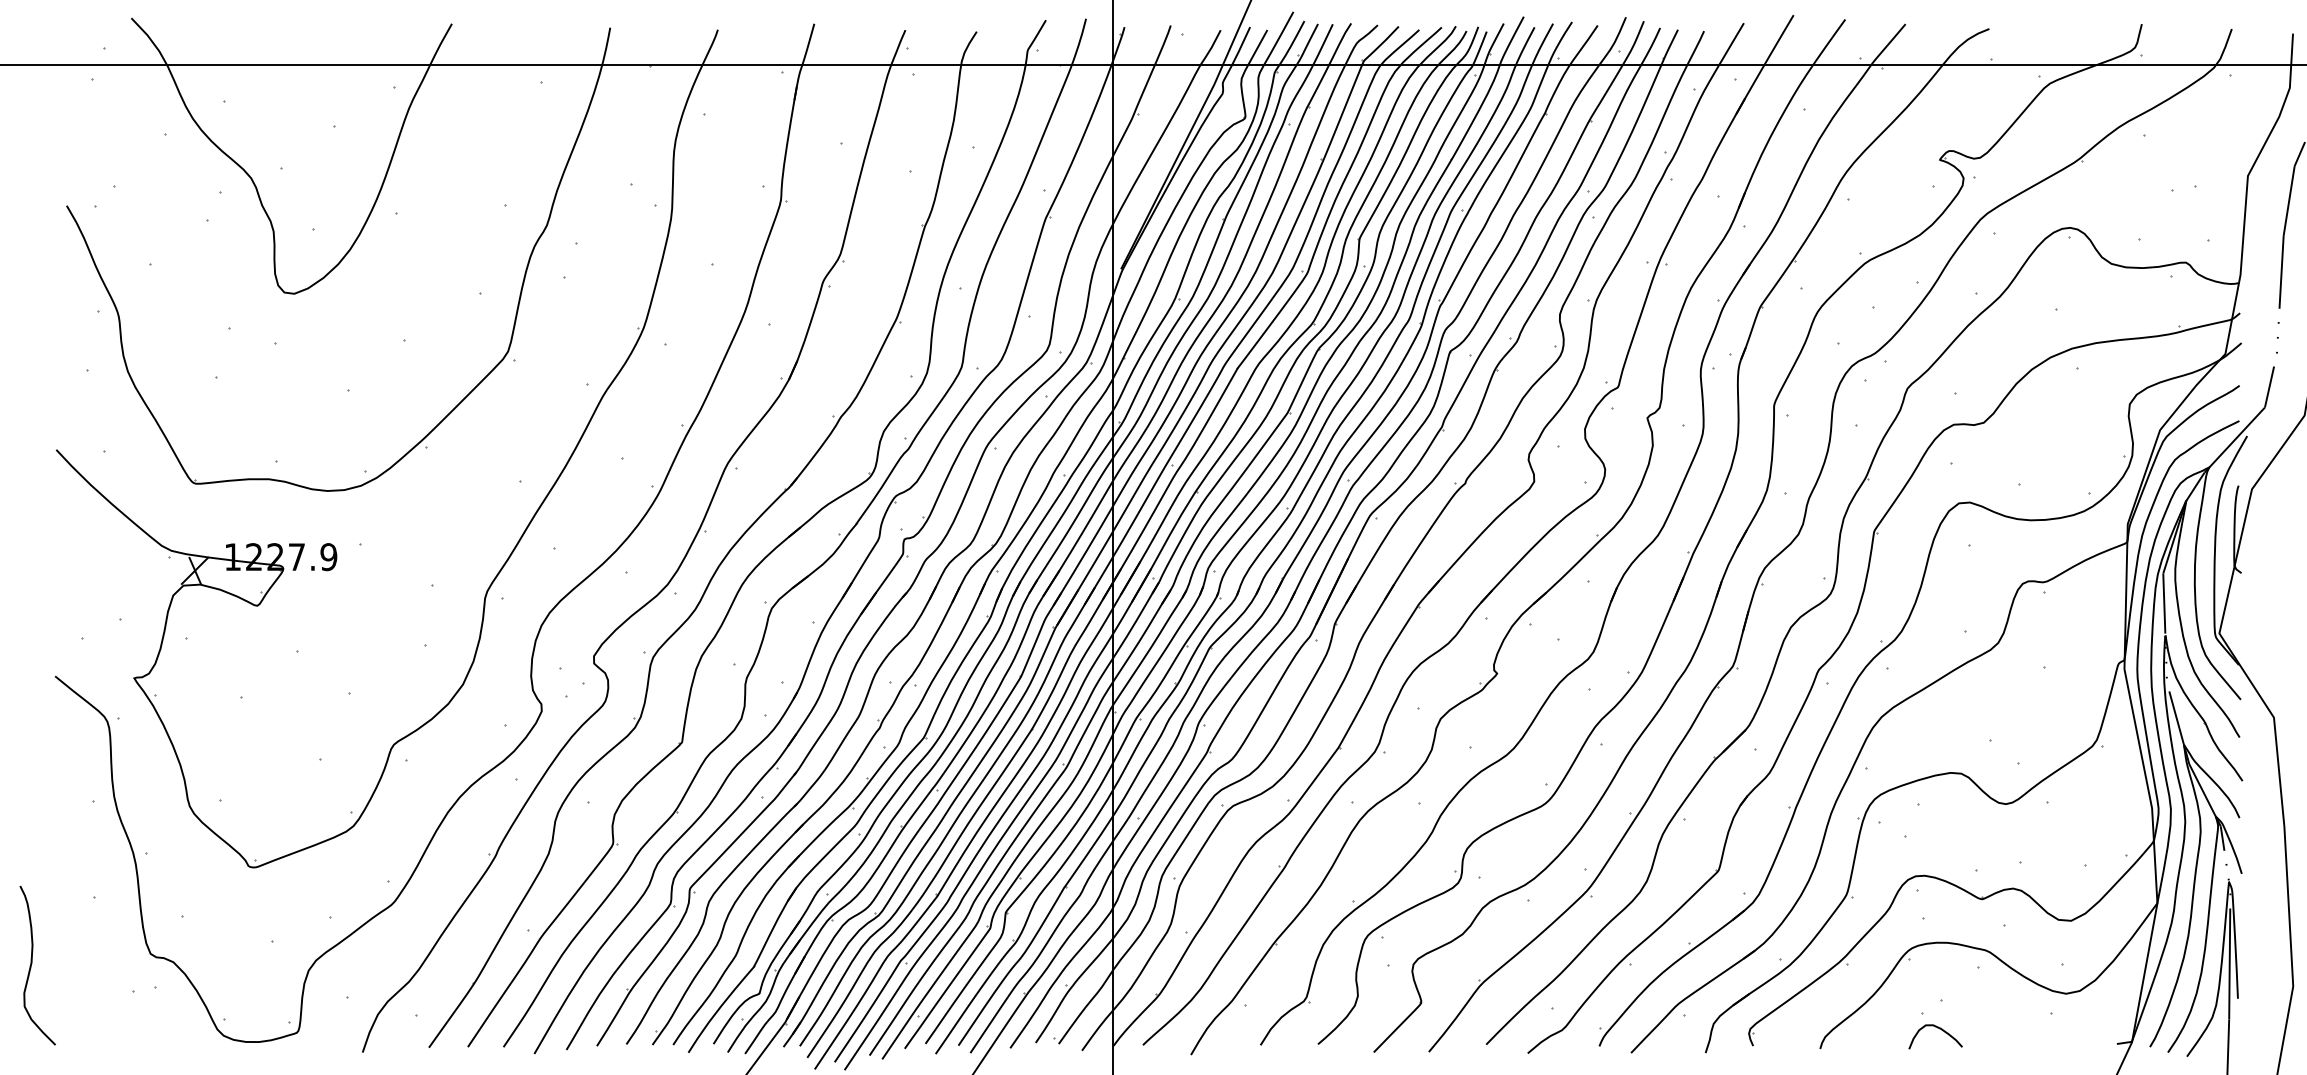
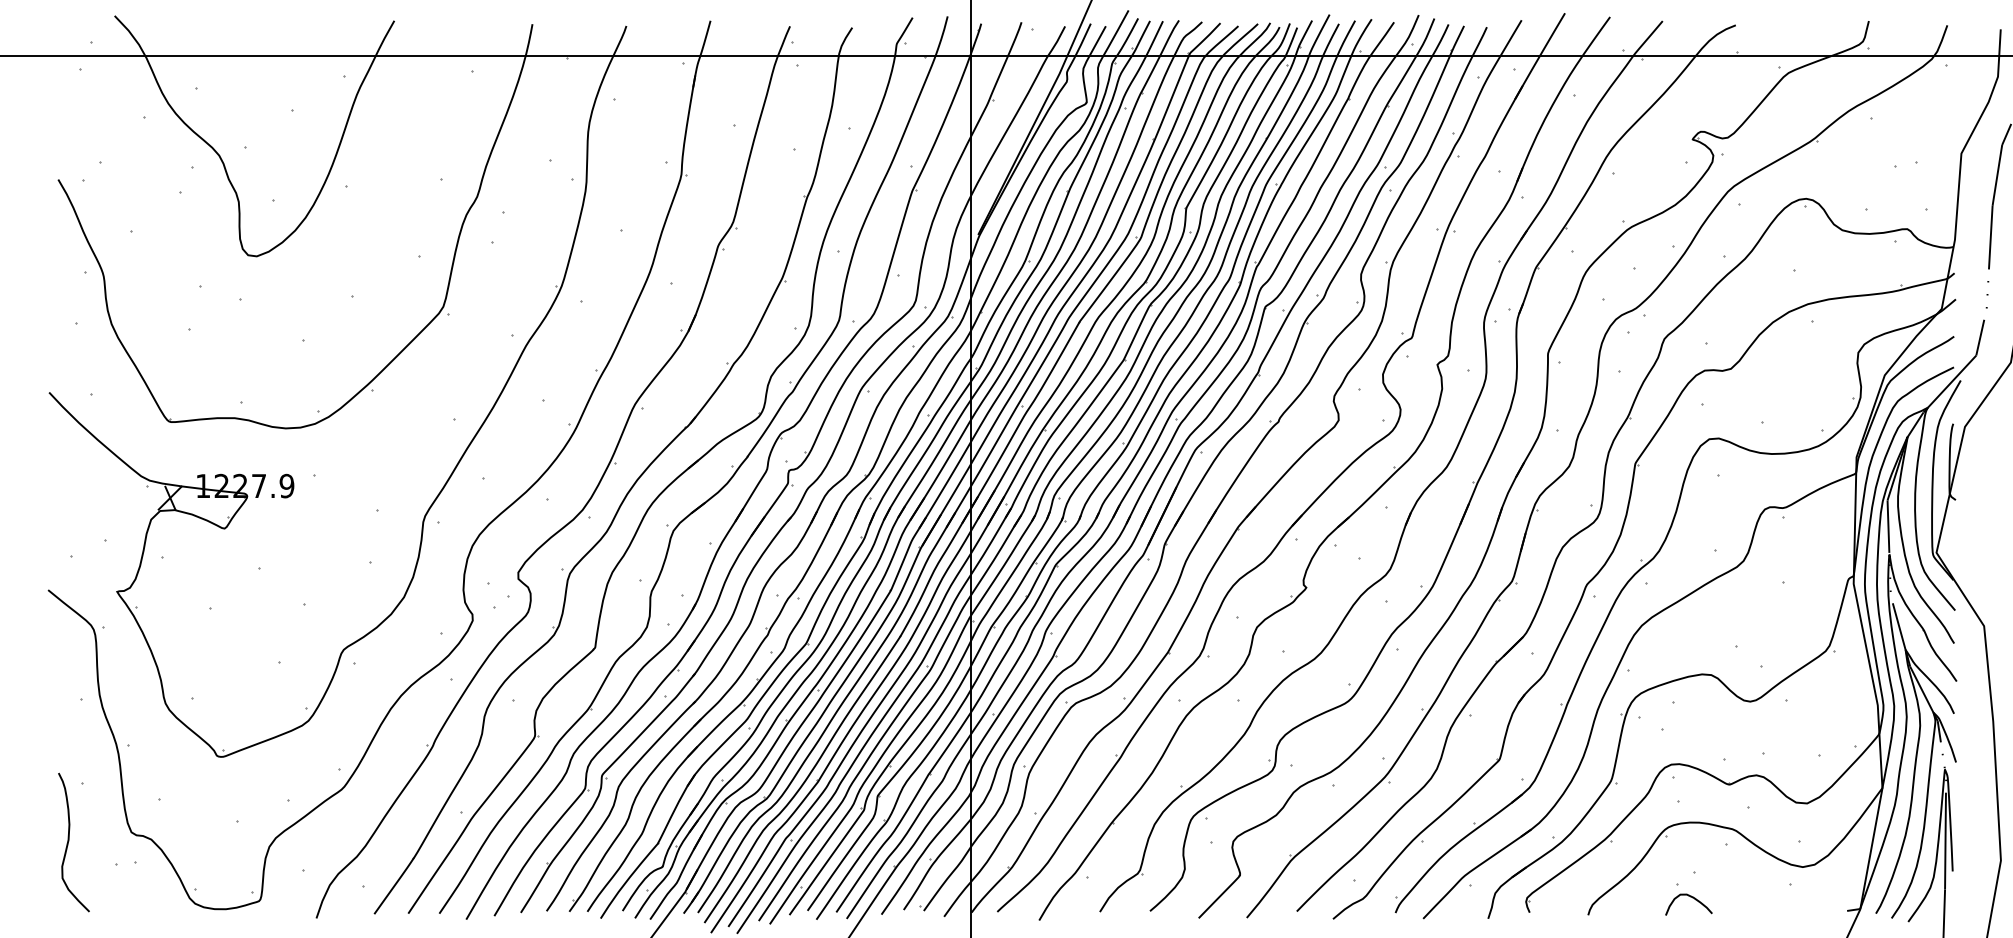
curve: (32, 964) -> (69, 841), moved

